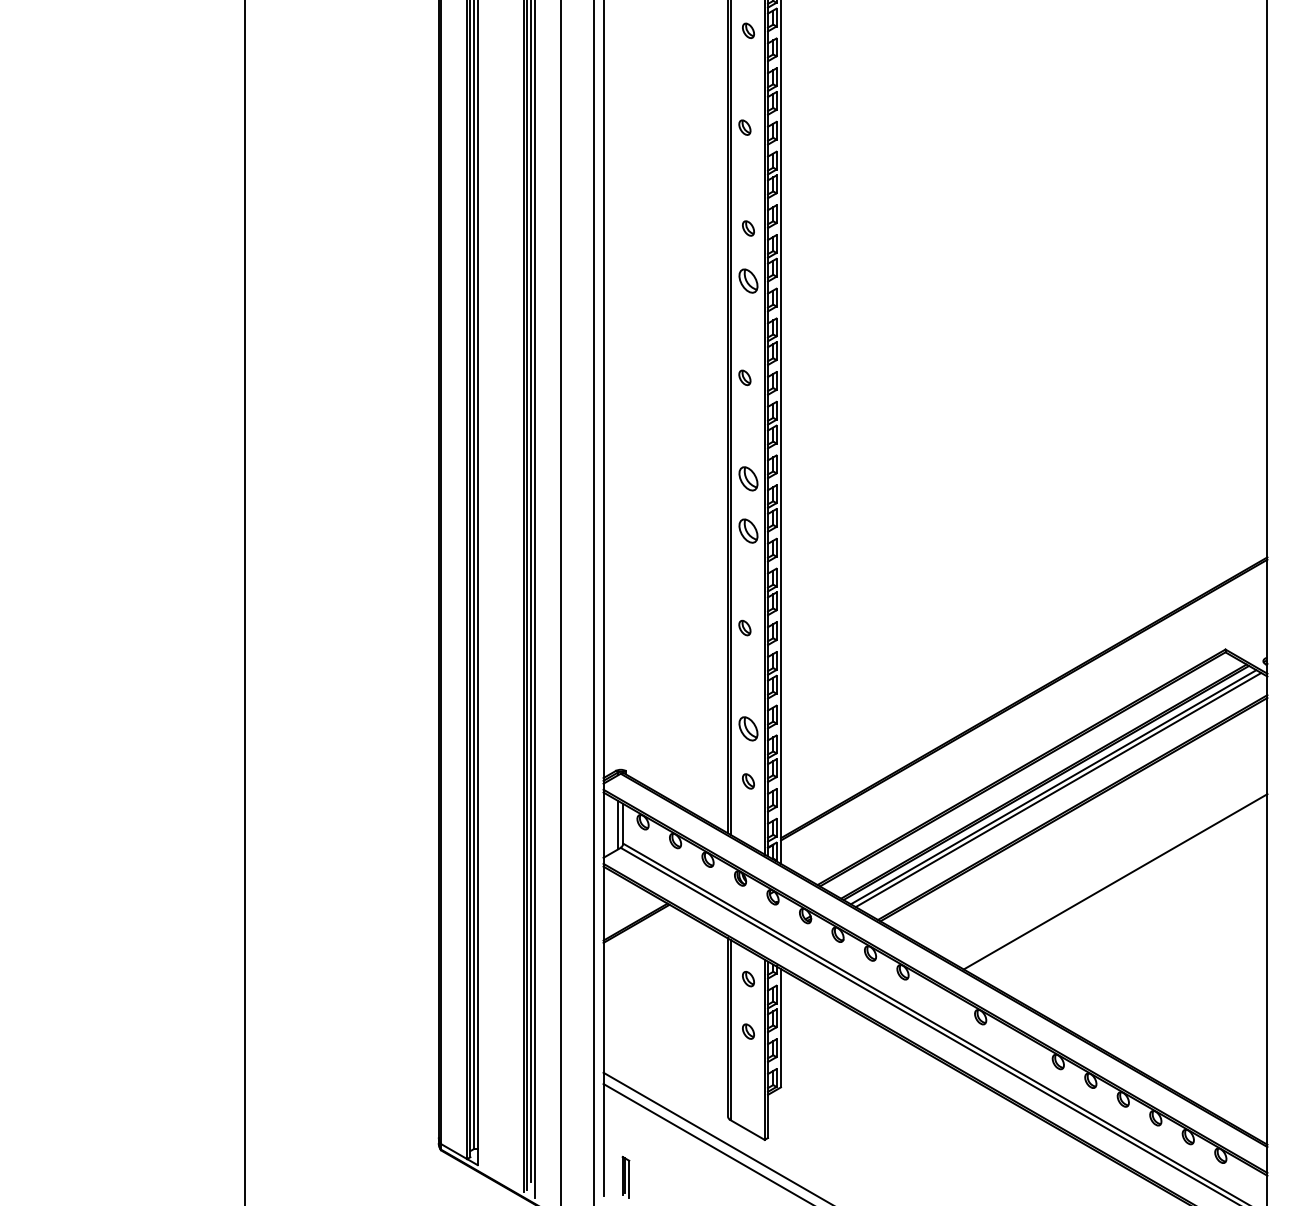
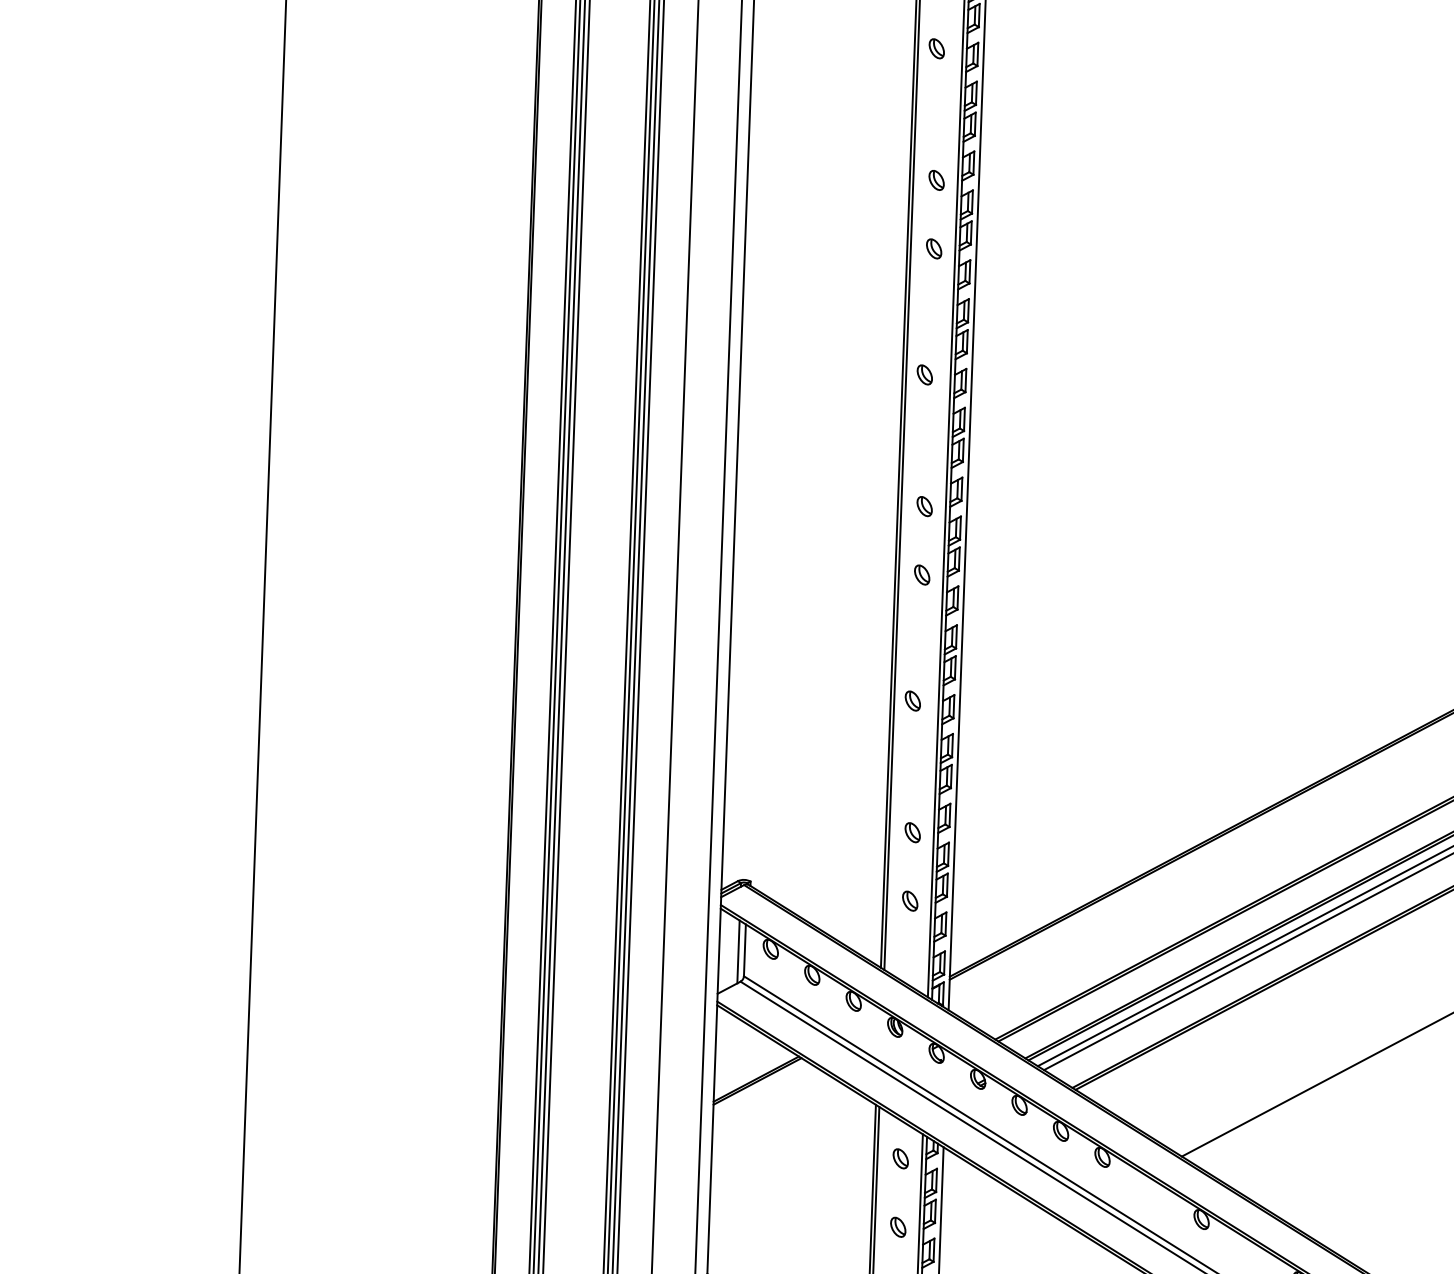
part: (748, 280) -> (934, 248), size x0.62
part: (748, 478) -> (924, 506), size x0.62
part: (748, 531) -> (922, 575), size x0.62
part: (748, 728) -> (912, 832), size x0.62

